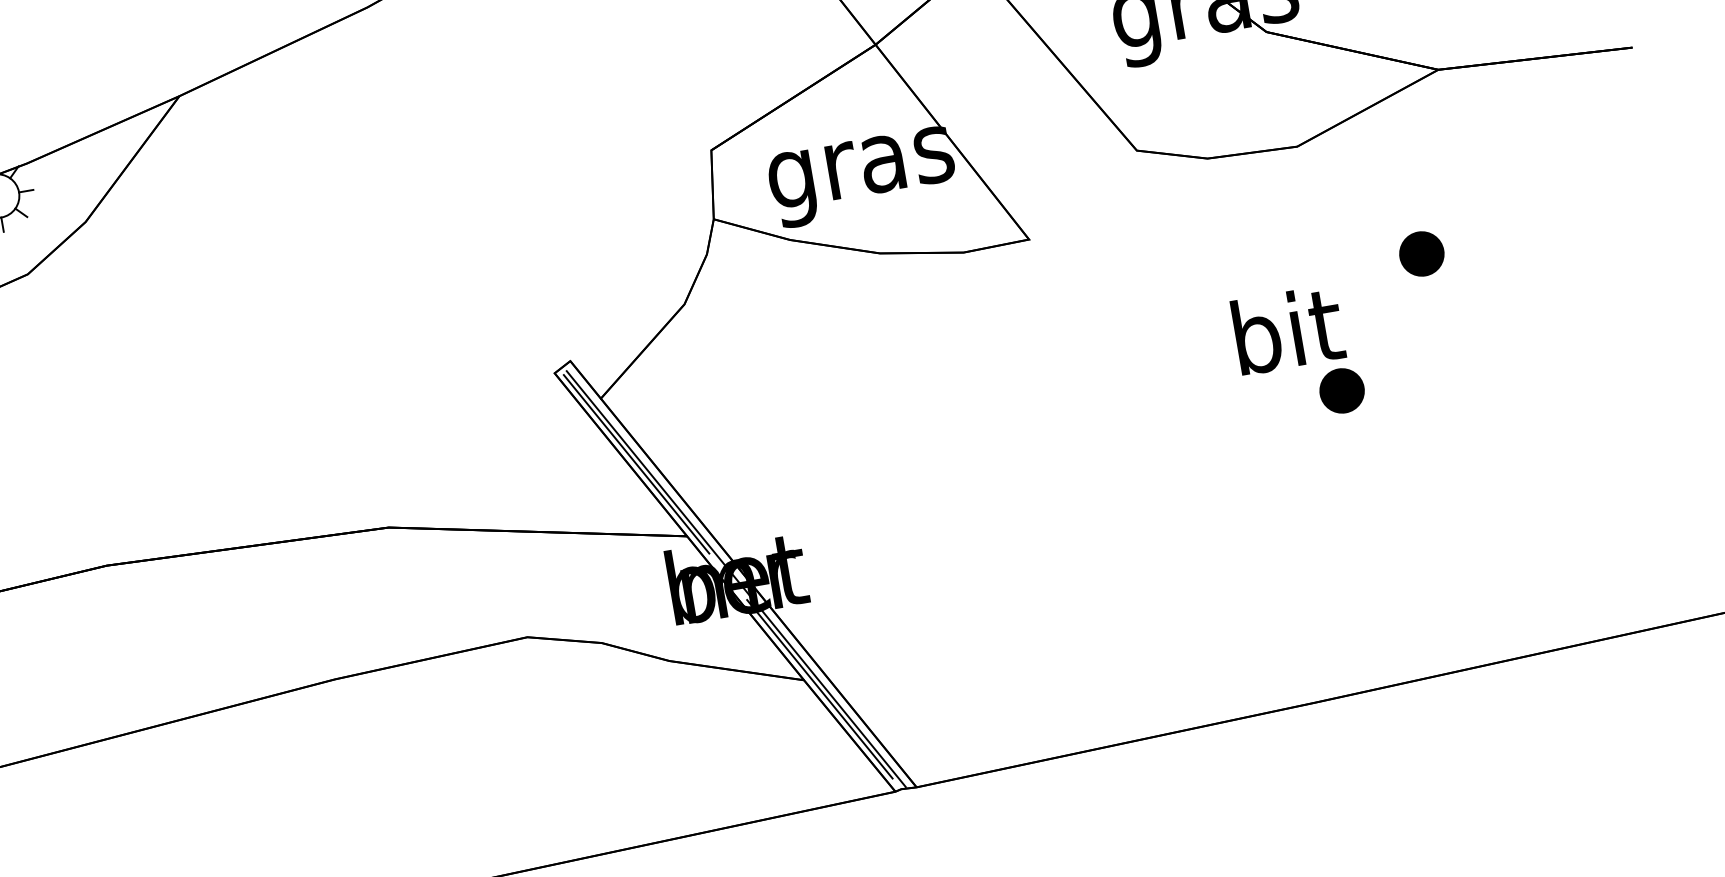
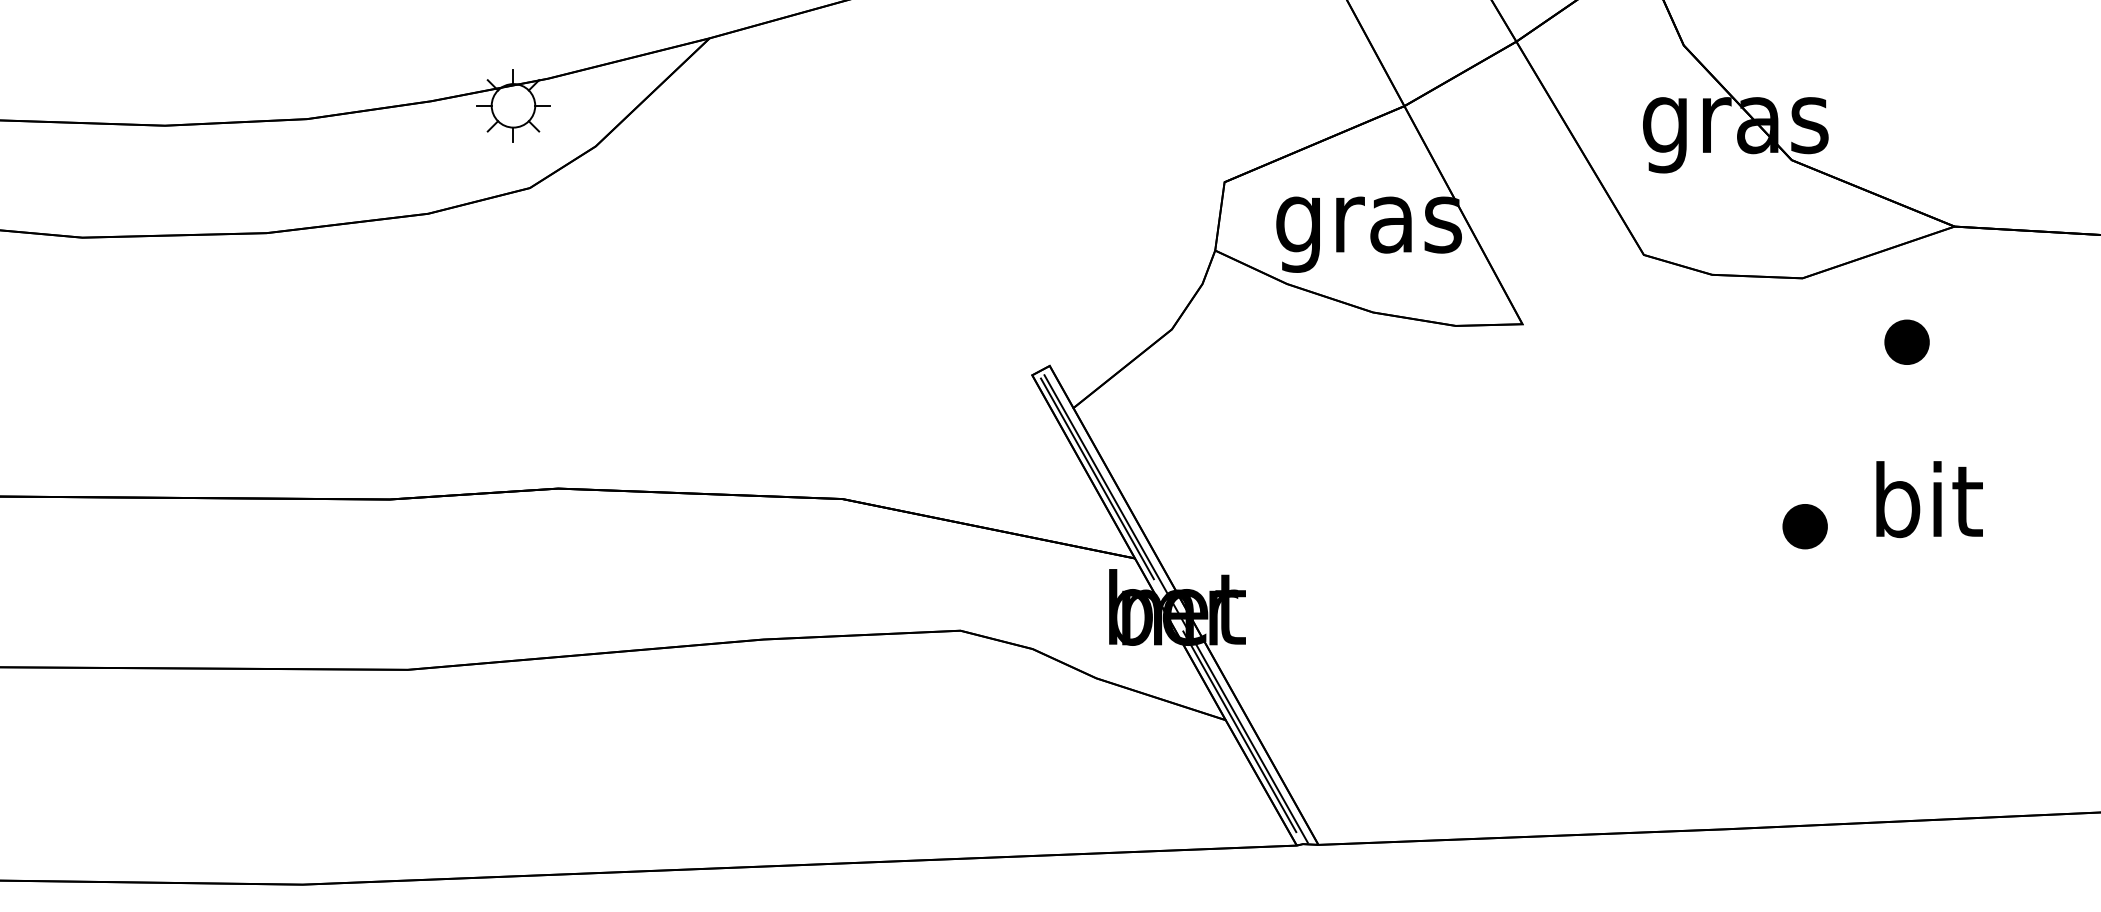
part: (1421, 253) -> (1906, 341), moved
text: (1288, 330) -> (1929, 499), moved

